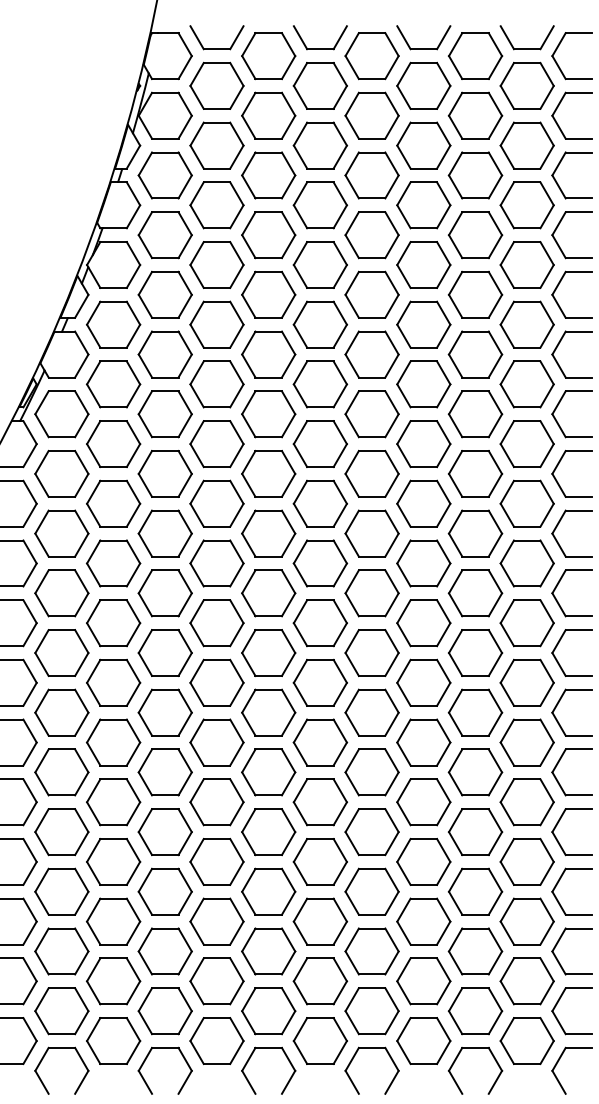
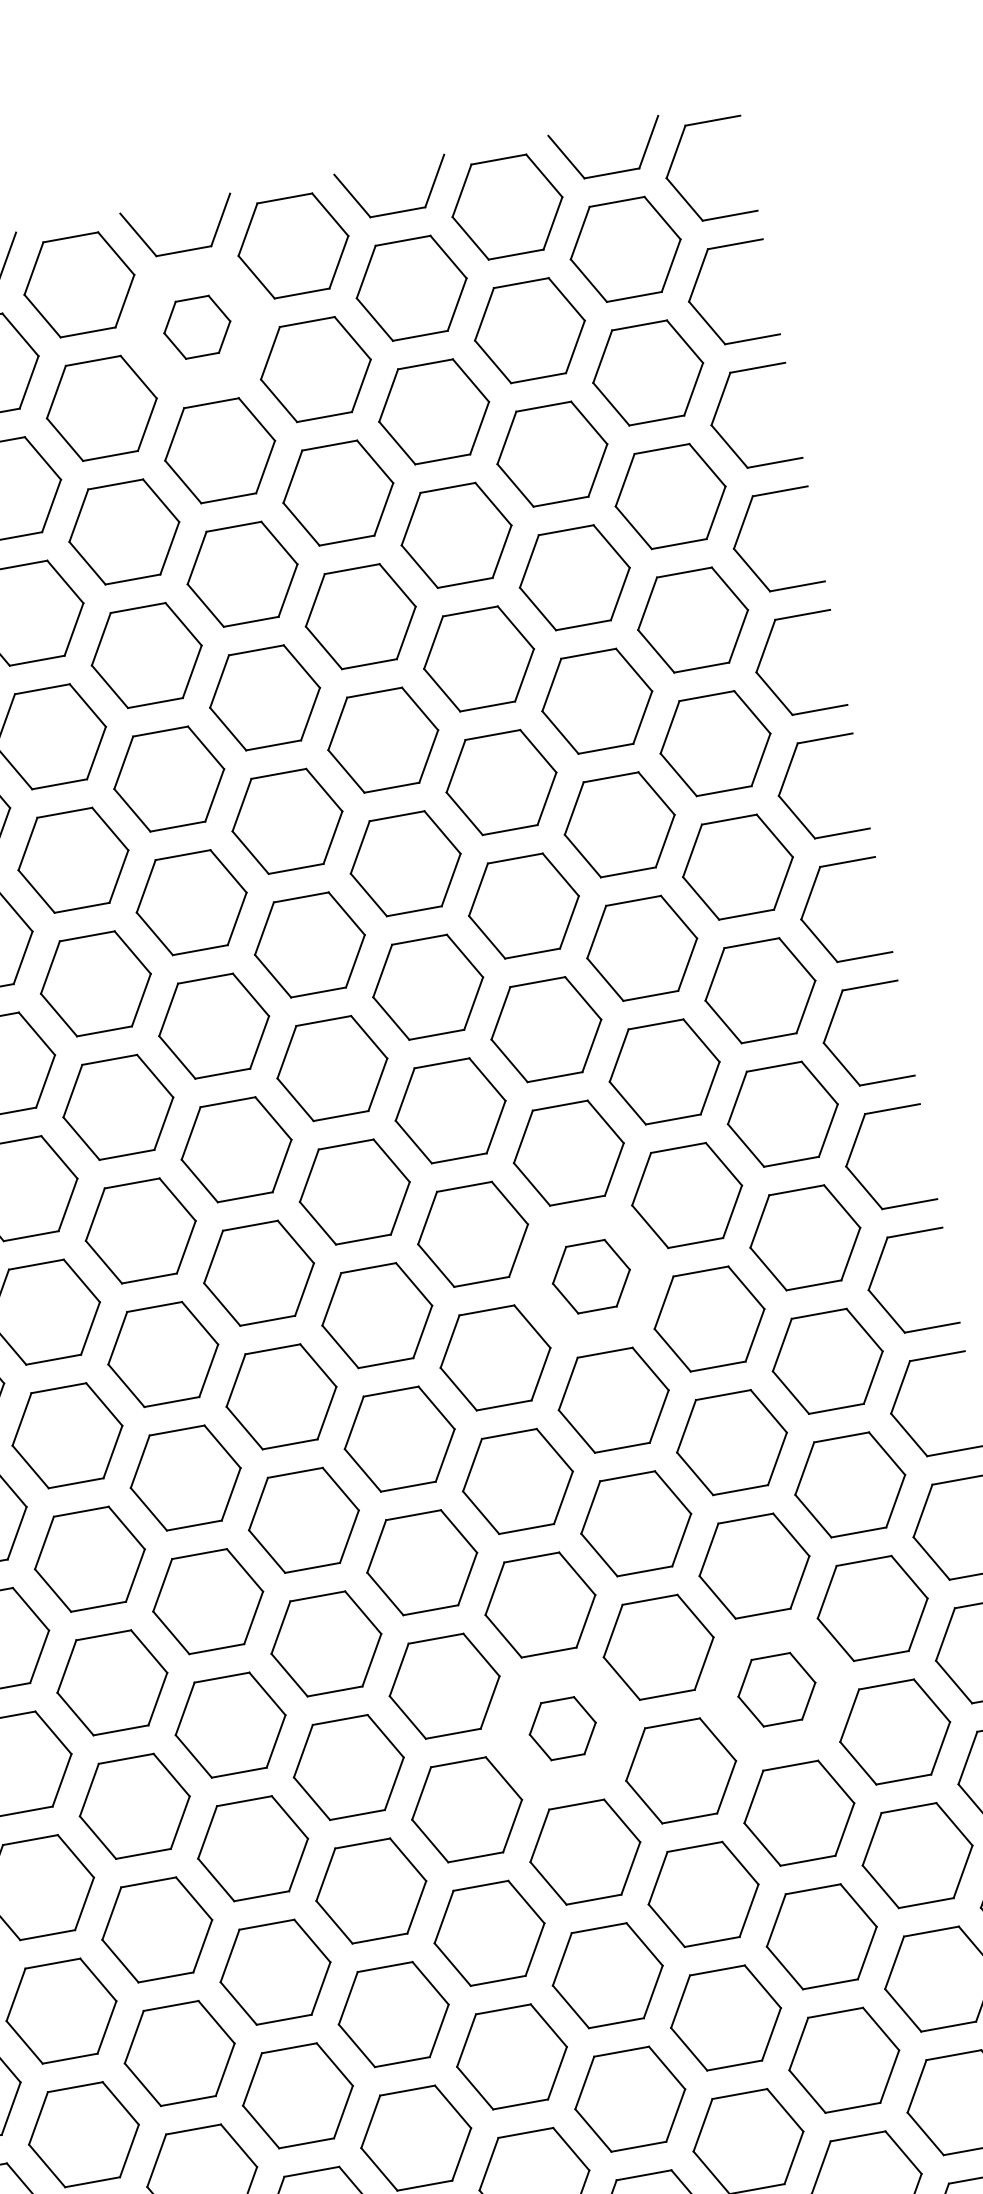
part: (319, 85) -> (195, 326), size x0.6
part: (423, 563) -> (590, 1276), size x0.7
part: (371, 772) -> (561, 1729), size x0.6
part: (475, 772) -> (776, 1689), size x0.7

